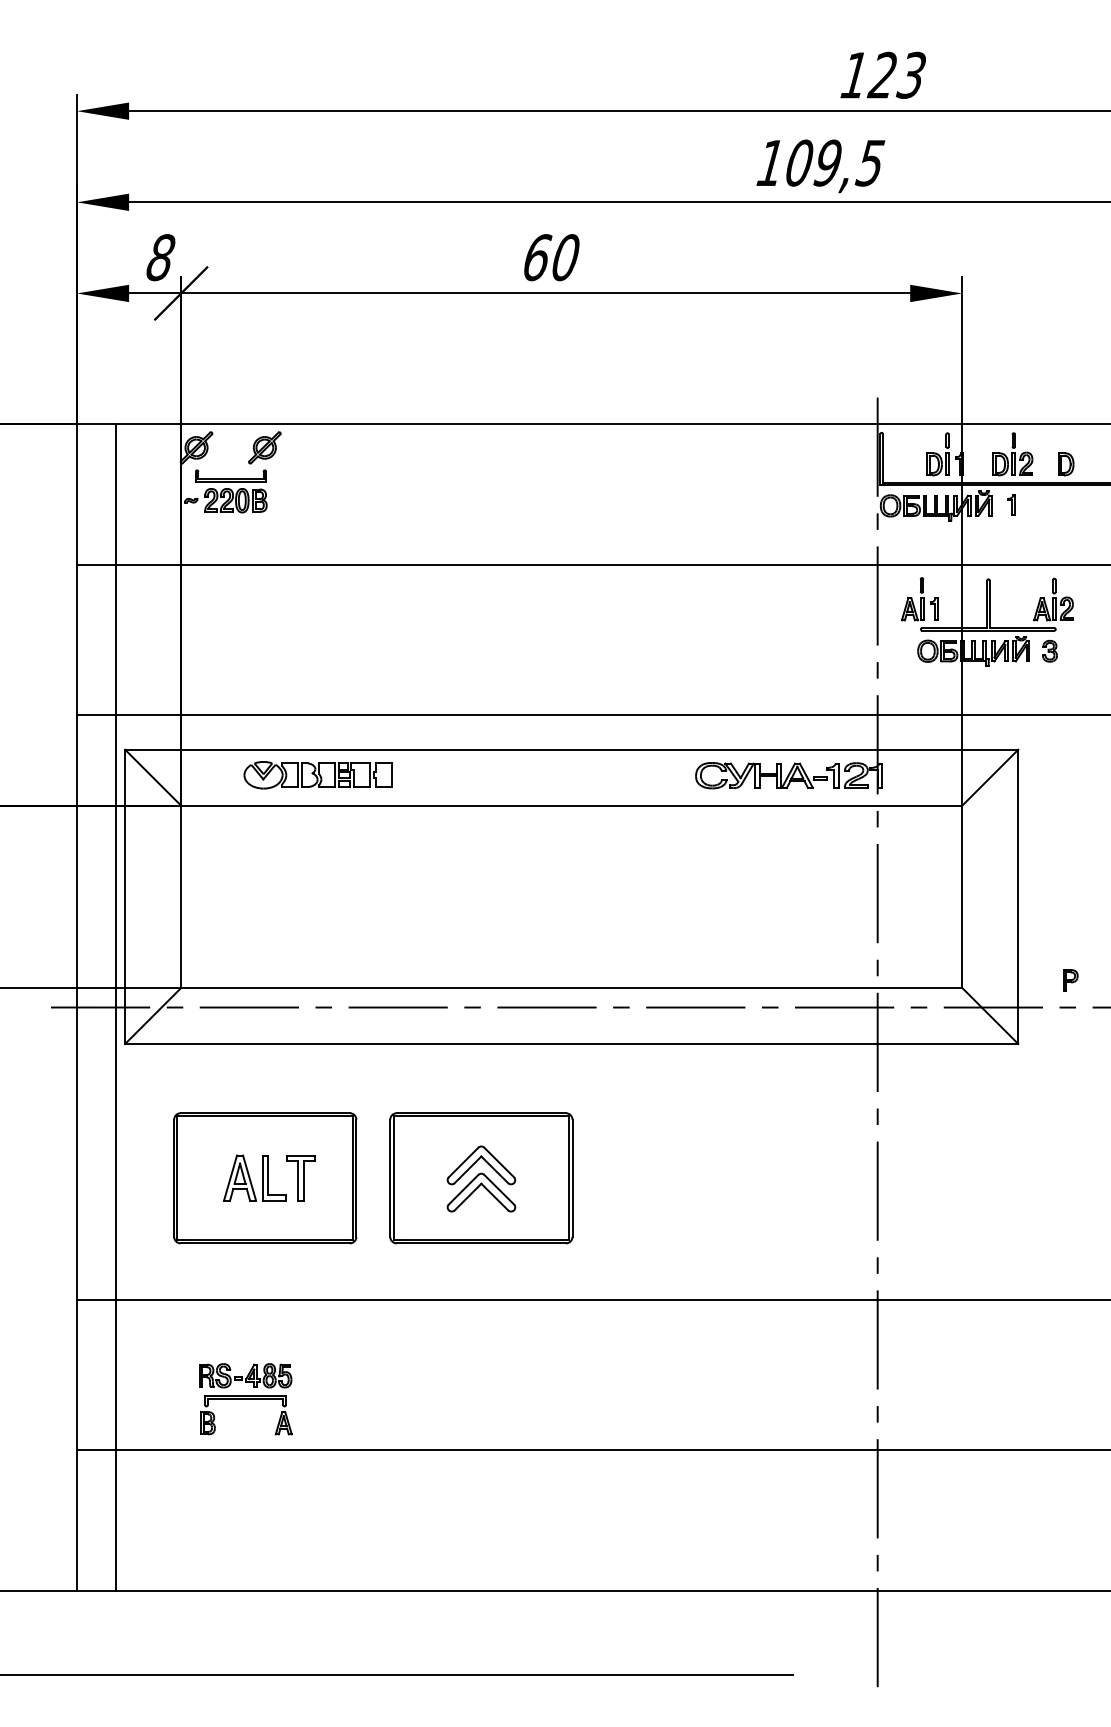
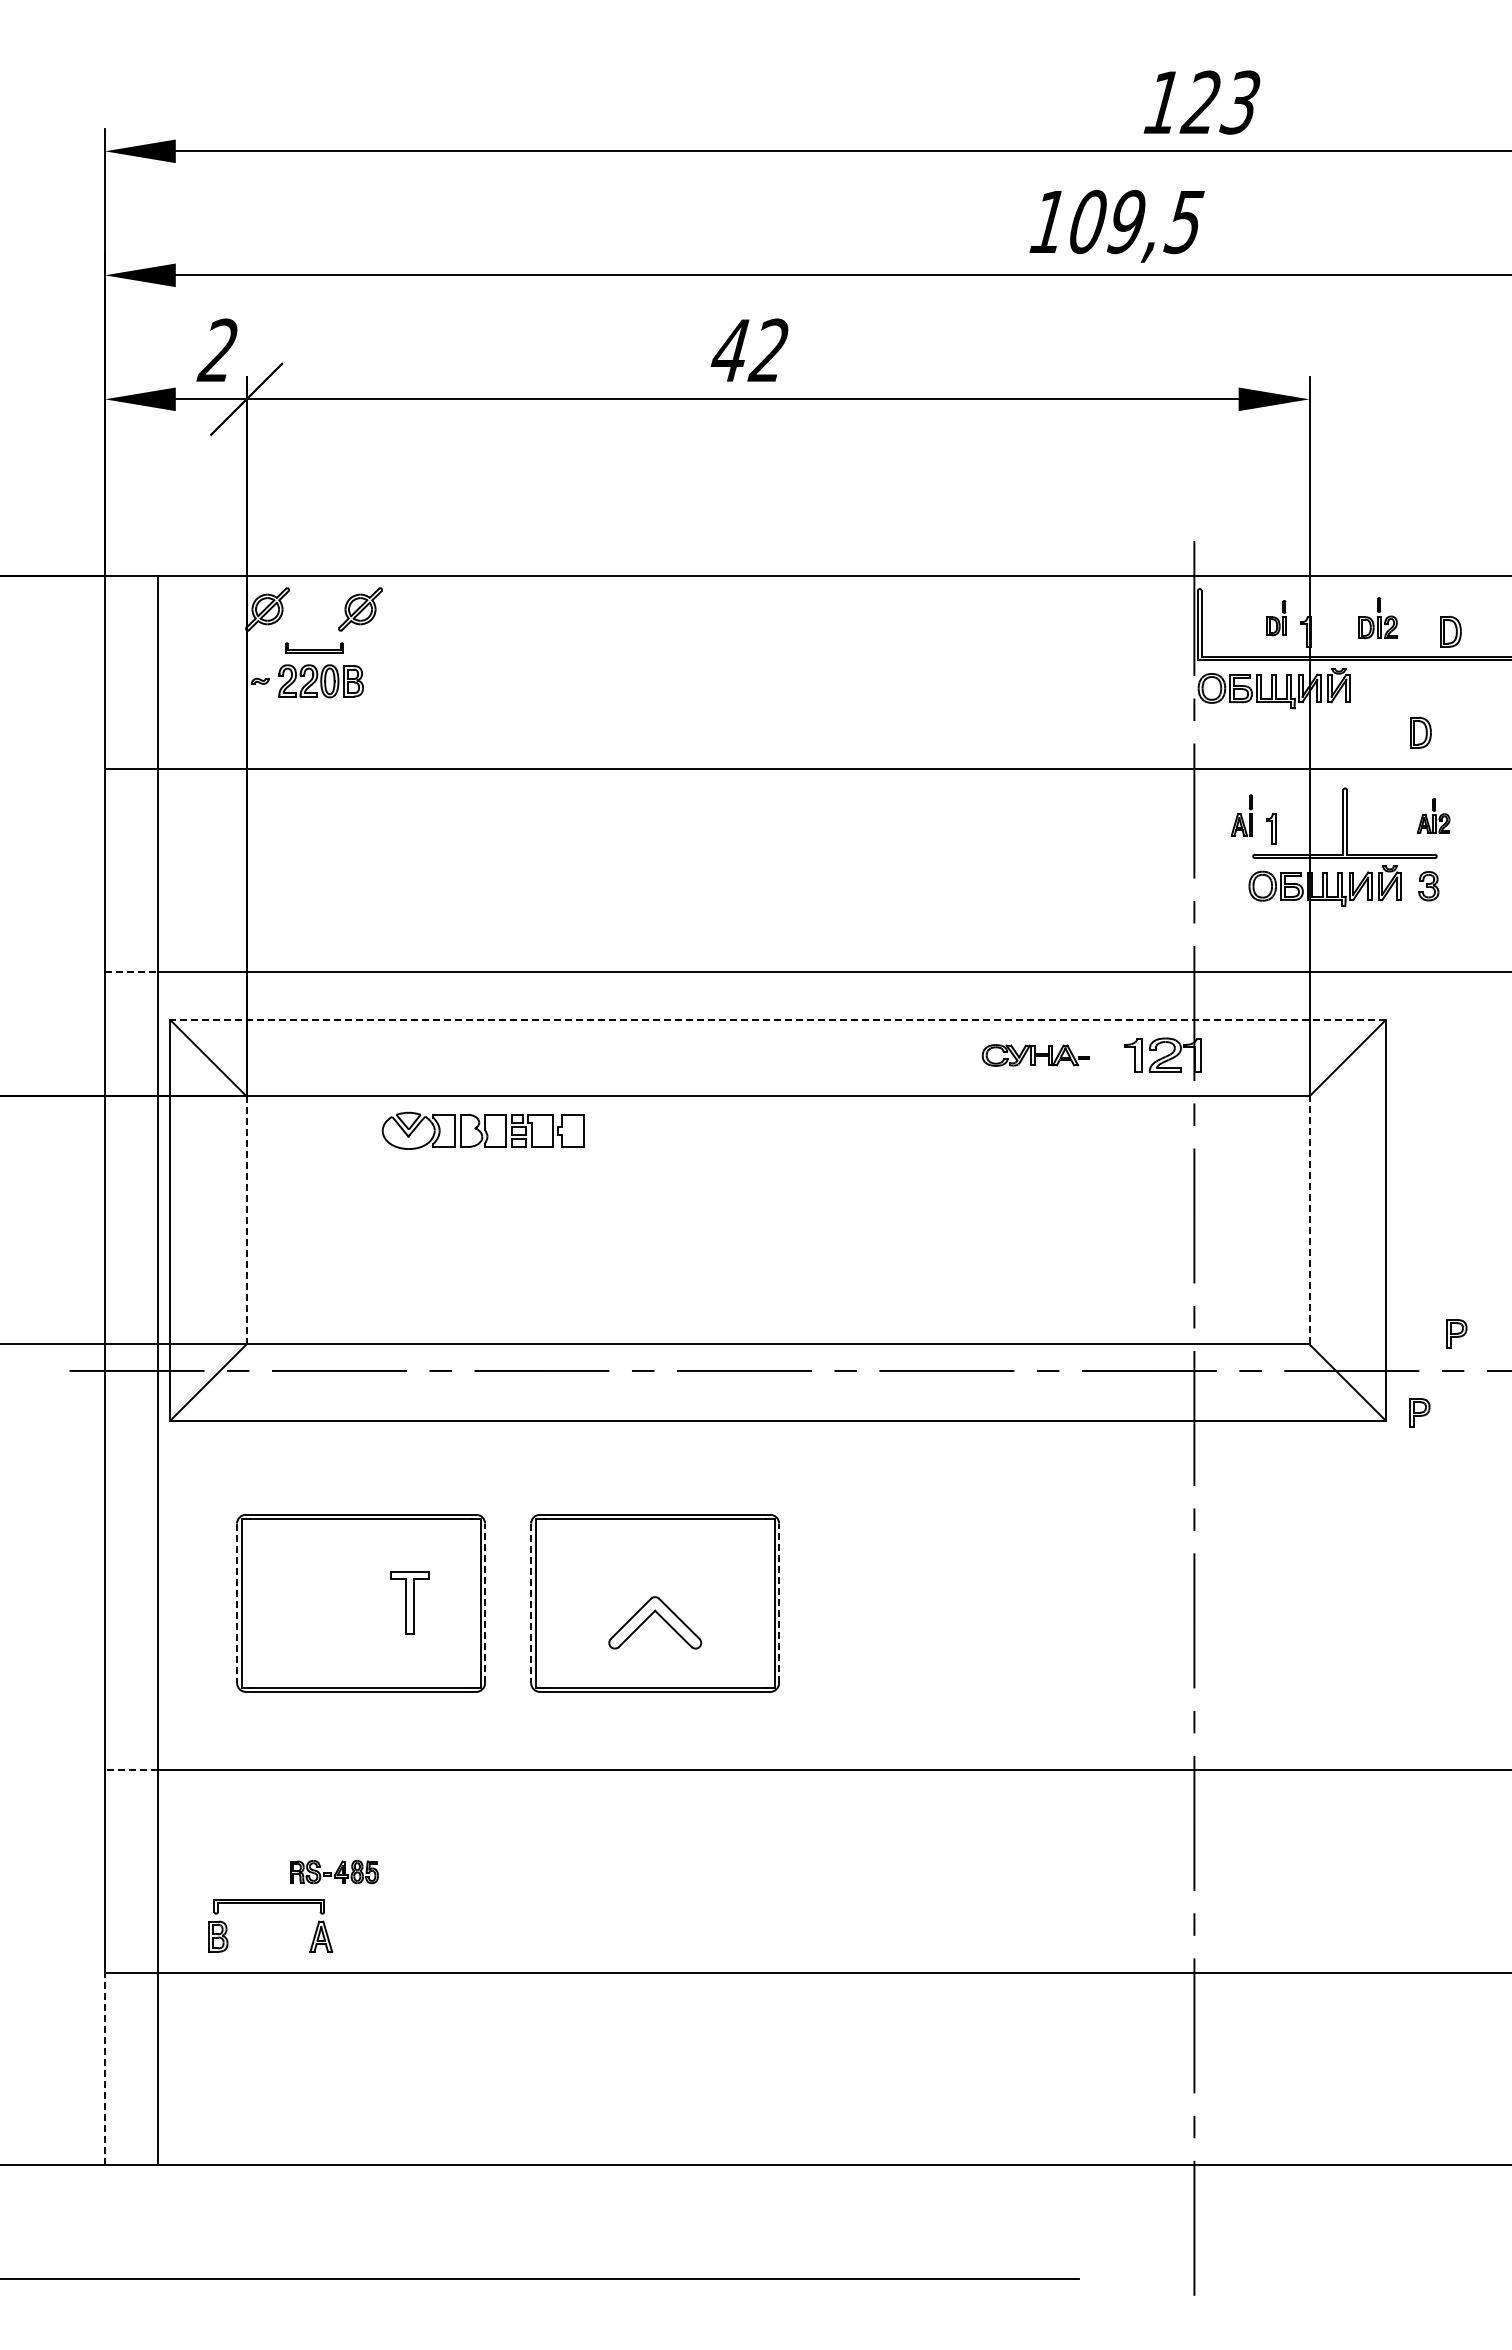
text: (159, 257) -> (217, 350), 8 -> 2
text: (550, 257) -> (749, 350), 60 -> 42
part: (938, 453) -> (1276, 617), size x0.6
part: (1012, 453) -> (1377, 617), size x0.7
part: (231, 475) -> (314, 647), size x0.6
part: (1011, 505) -> (1376, 687), removed
part: (1043, 538) -> (1420, 732), added
part: (912, 599) -> (1241, 815), size x0.7
part: (1053, 599) -> (1433, 815), size x0.6
line: (96, 714) -> (131, 972), solid -> dashed
line: (572, 749) -> (778, 1020), solid -> dashed
part: (317, 774) -> (482, 1130), moved
part: (760, 775) -> (1035, 1055), size x0.6
line: (181, 896) -> (246, 1220), solid -> dashed
line: (962, 896) -> (1309, 1220), solid -> dashed
part: (1043, 1038) -> (1419, 1412), added
part: (485, 1161) -> (660, 1580), removed
part: (254, 1177) -> (346, 1602), removed
line: (174, 1178) -> (237, 1603), solid -> dashed
line: (356, 1178) -> (485, 1603), solid -> dashed
line: (390, 1178) -> (531, 1603), solid -> dashed
line: (572, 1178) -> (779, 1603), solid -> dashed
line: (96, 1300) -> (131, 1769), solid -> dashed
part: (245, 1375) -> (334, 1871), size x0.7
part: (246, 1398) -> (270, 1903), moved
line: (76, 1520) -> (104, 2068), solid -> dashed

